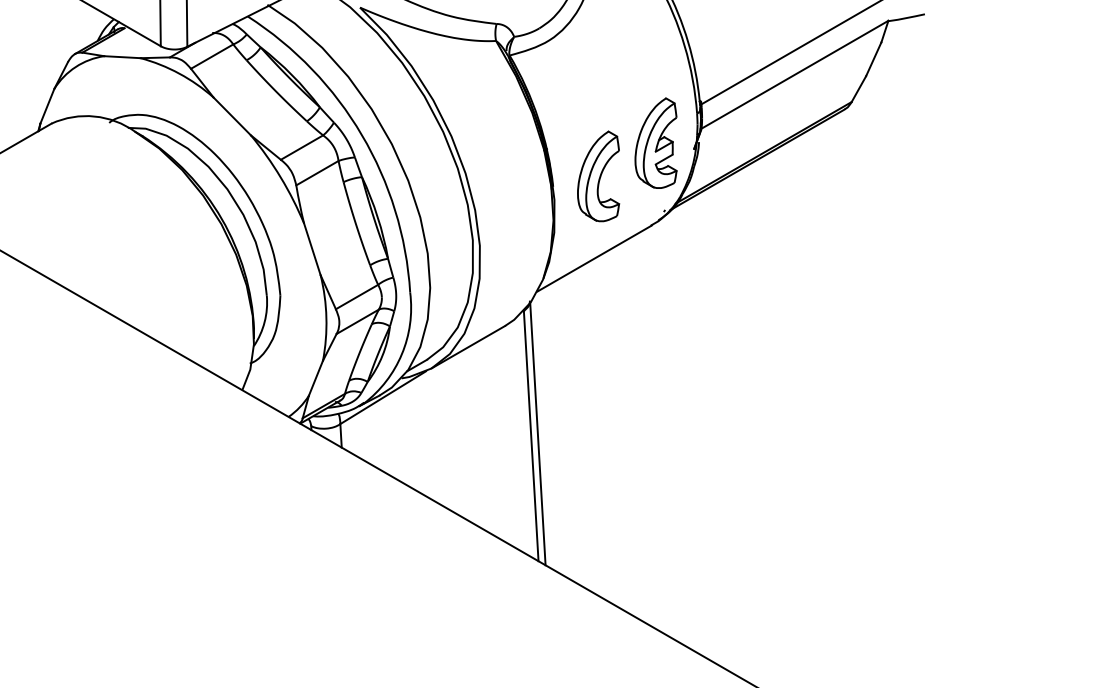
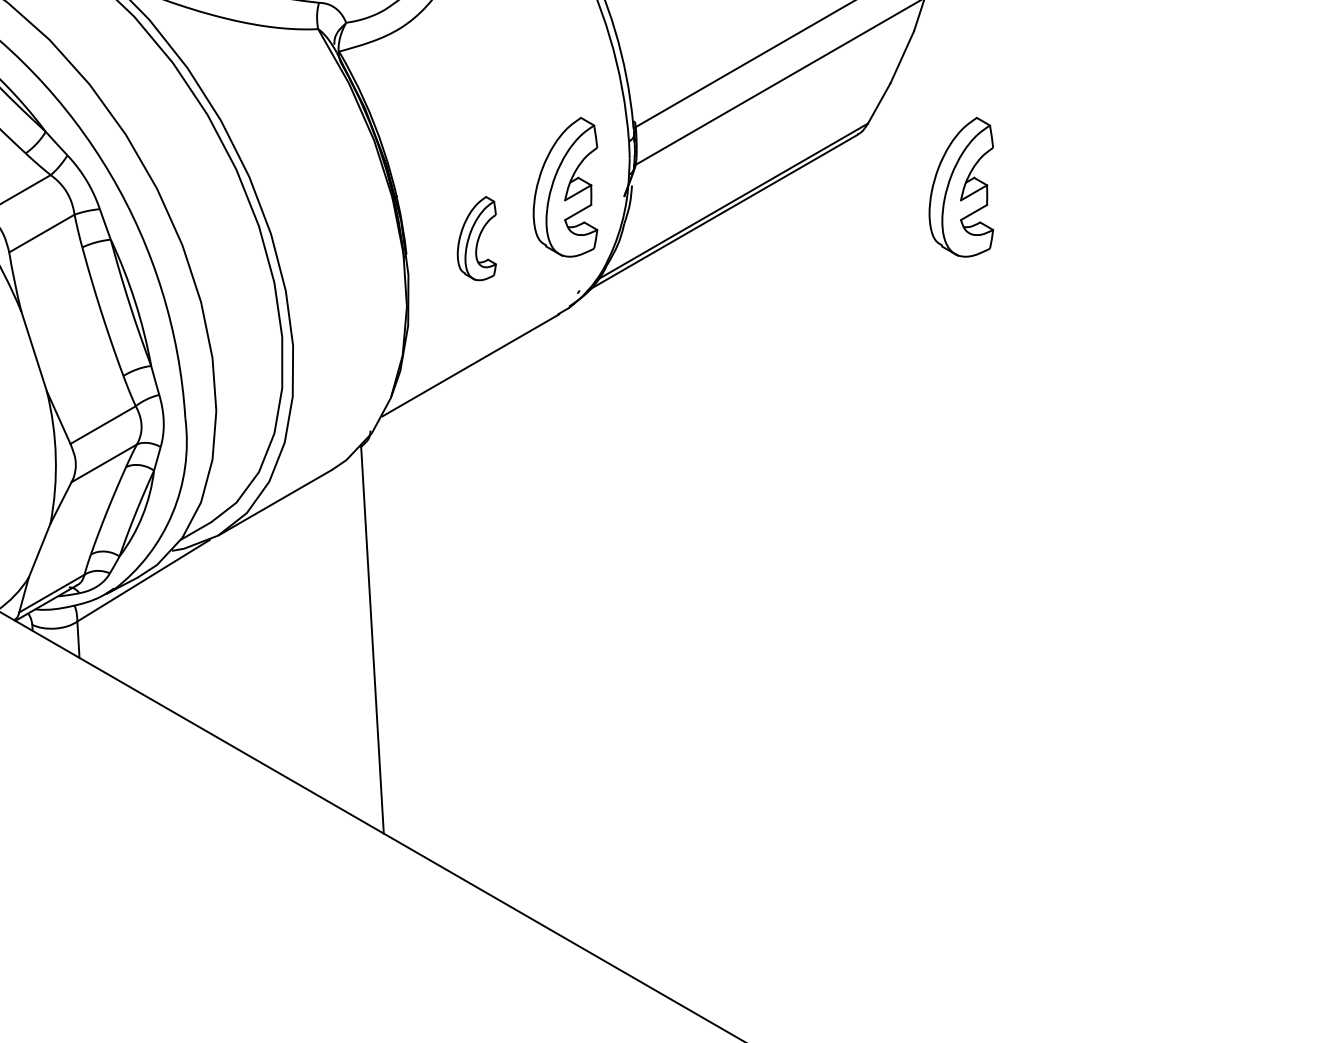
part: (911, 142) -> (960, 186), added
part: (598, 176) -> (476, 238), size x0.6
line: (537, 434) -> (382, 637), removed

